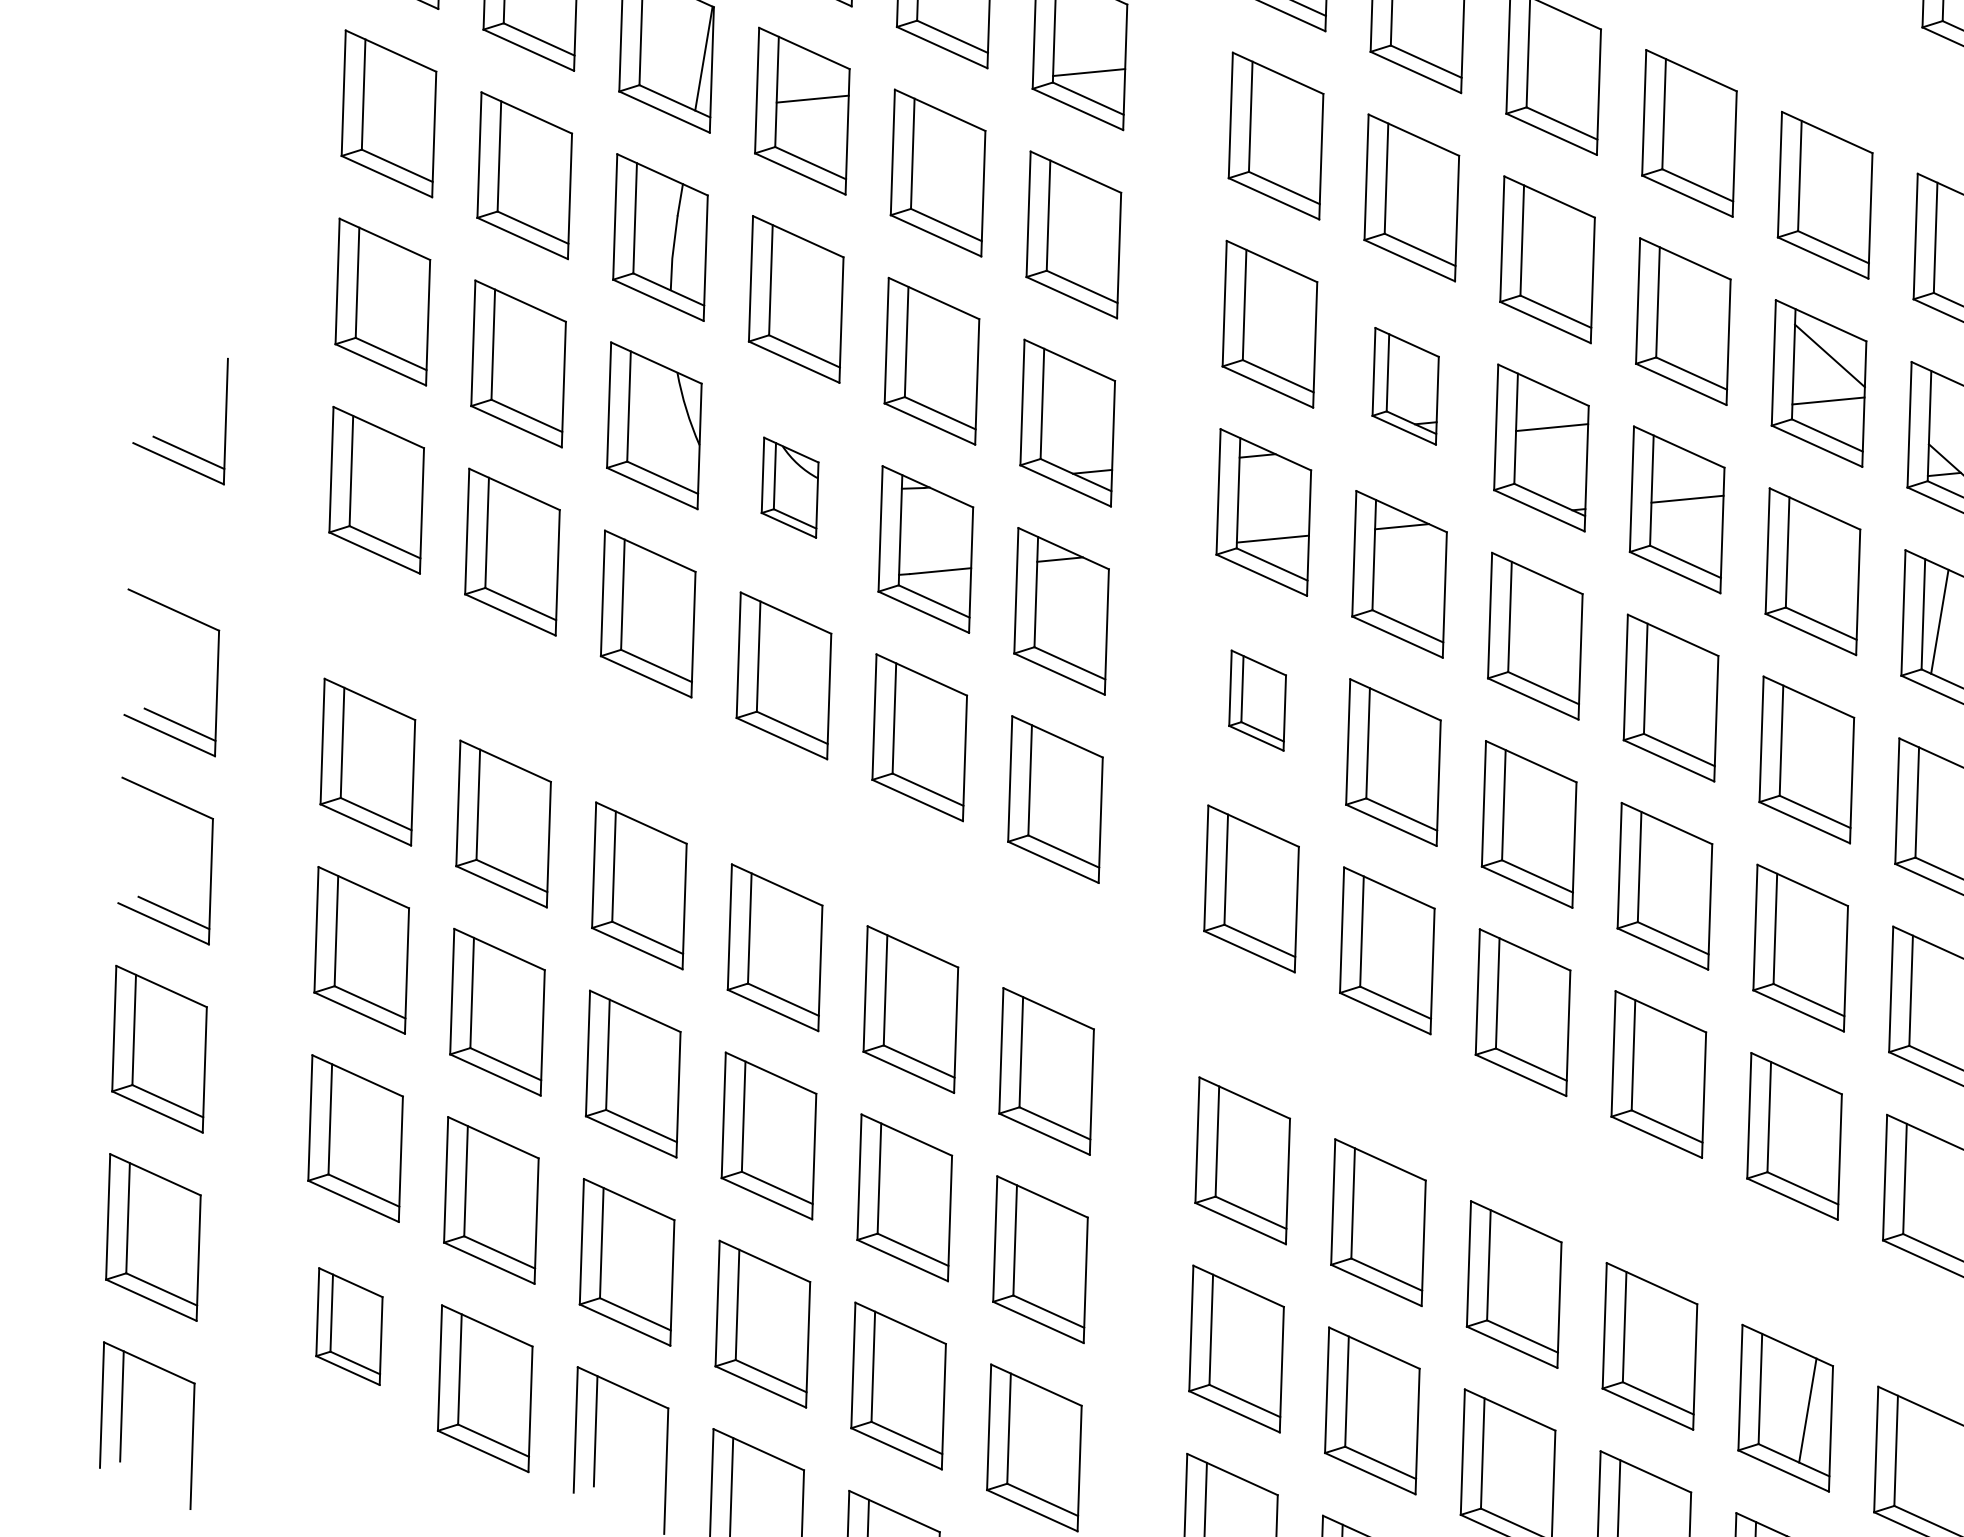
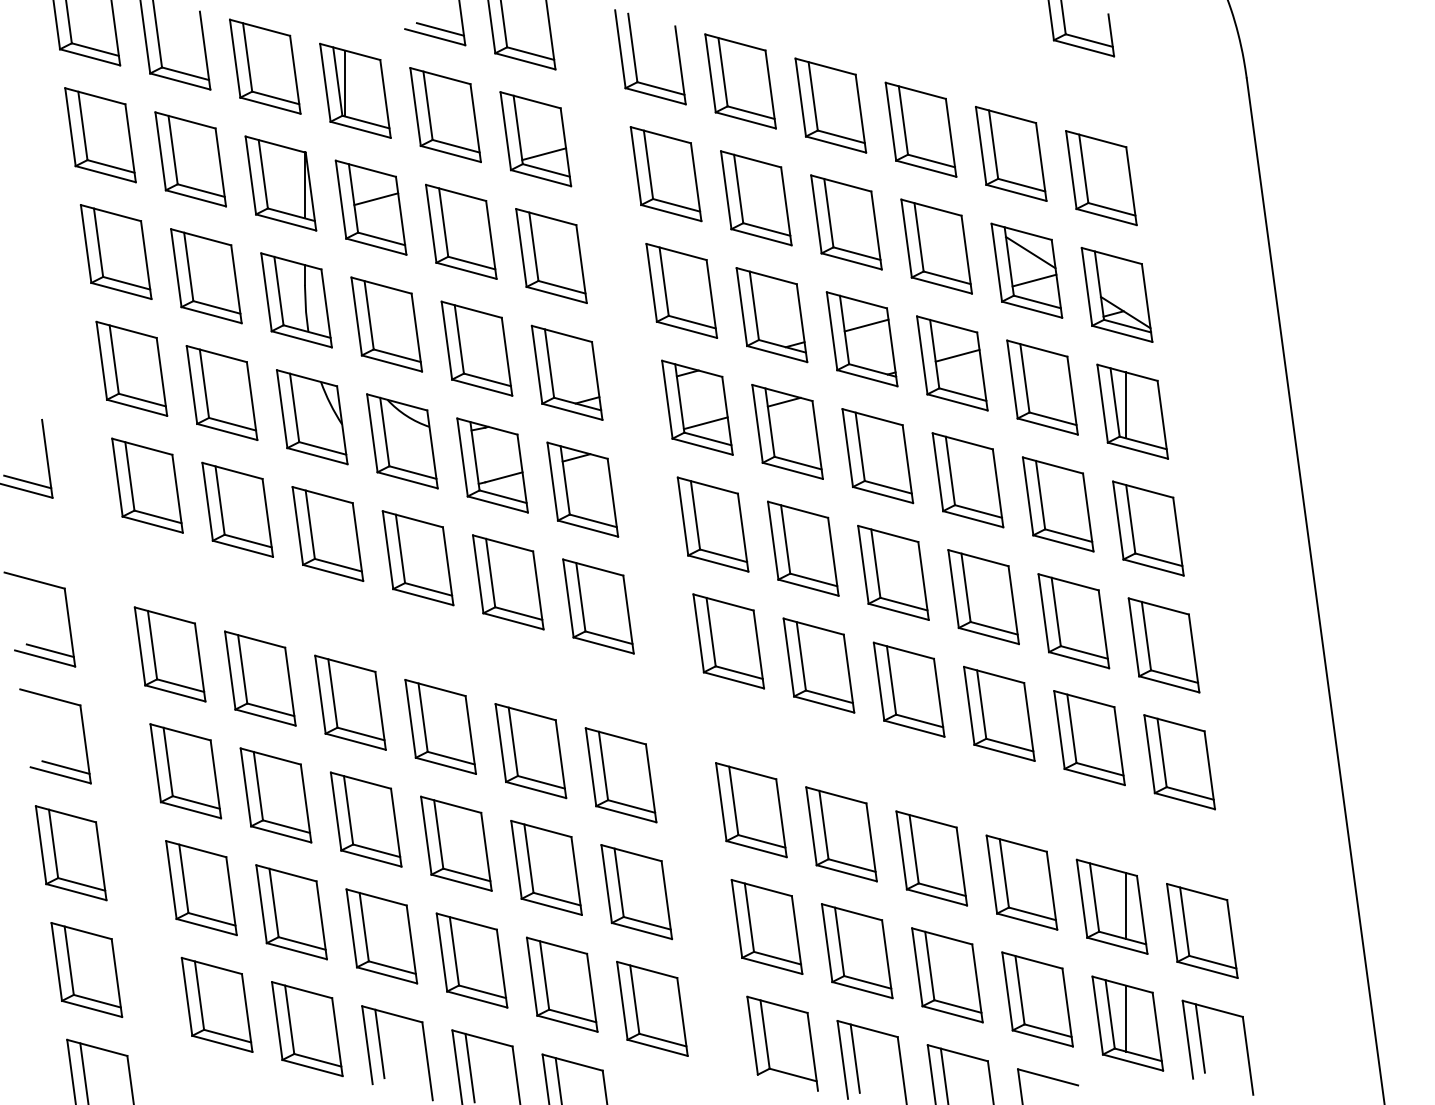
part: (1404, 386) -> (771, 315), size x1.43
part: (790, 487) -> (402, 441), size x1.67
part: (1256, 700) -> (712, 524), size x1.67
part: (348, 1326) -> (216, 1004), size x1.43

